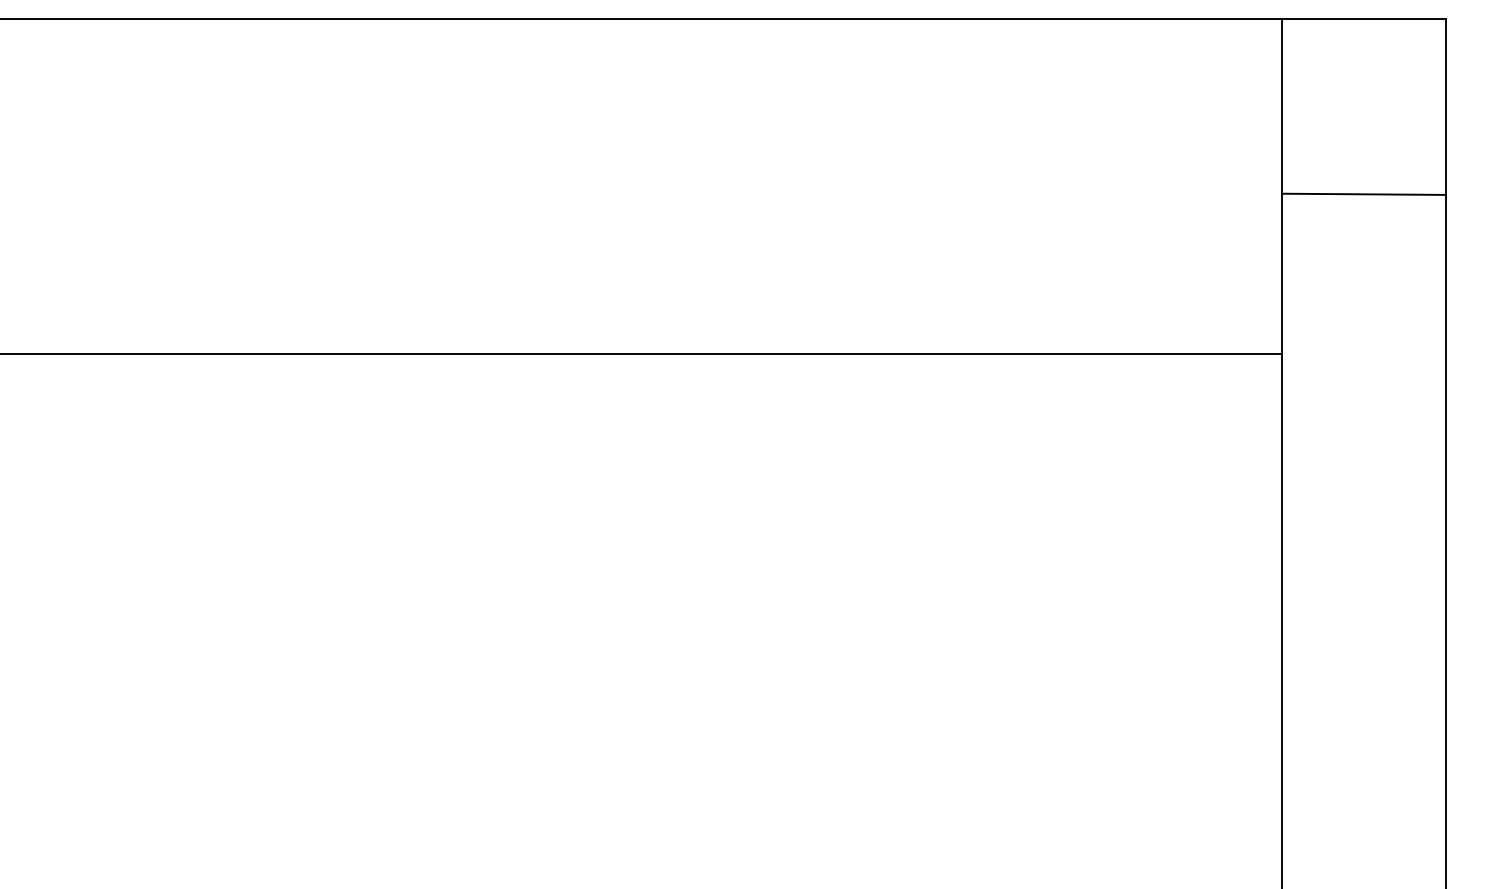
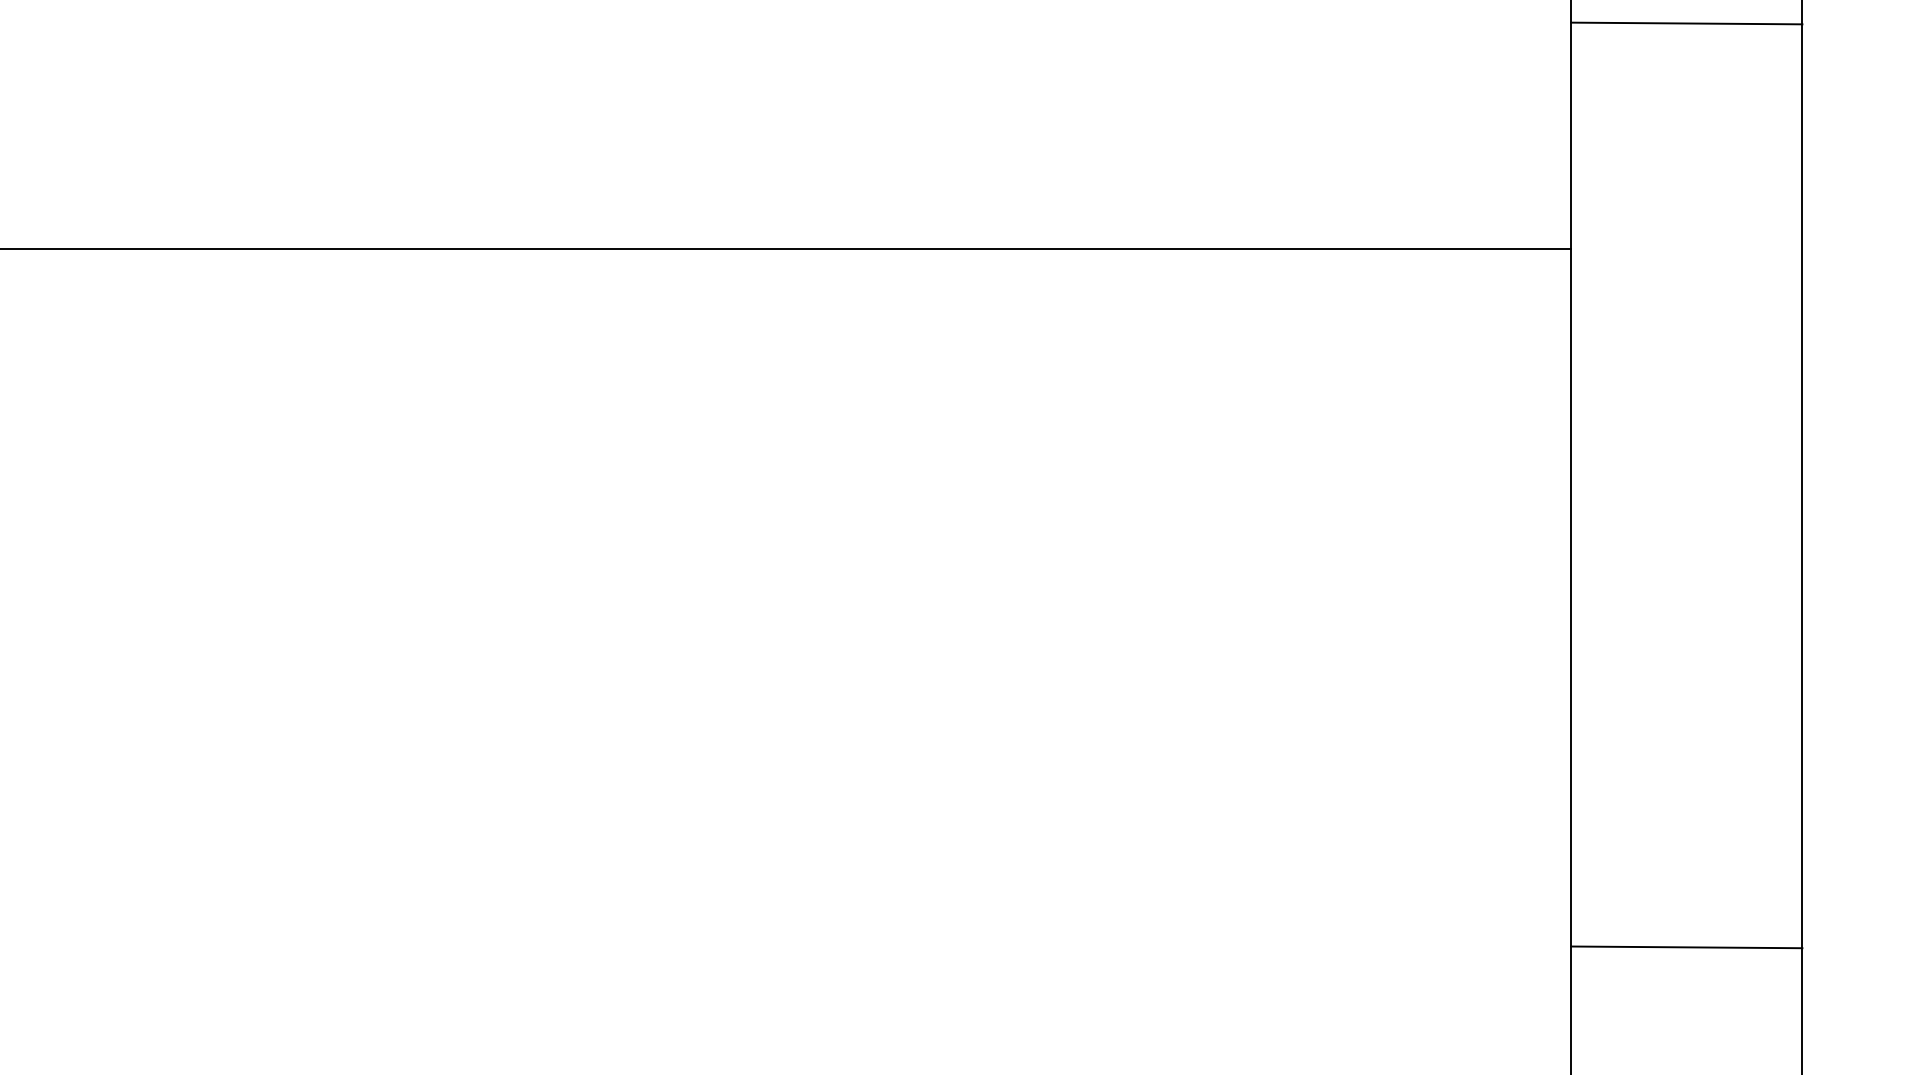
line: (1363, 847) -> (1686, 946), added

